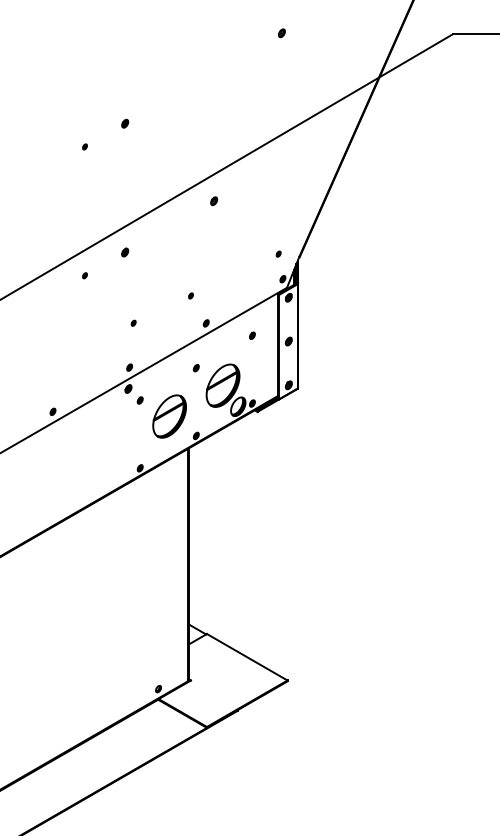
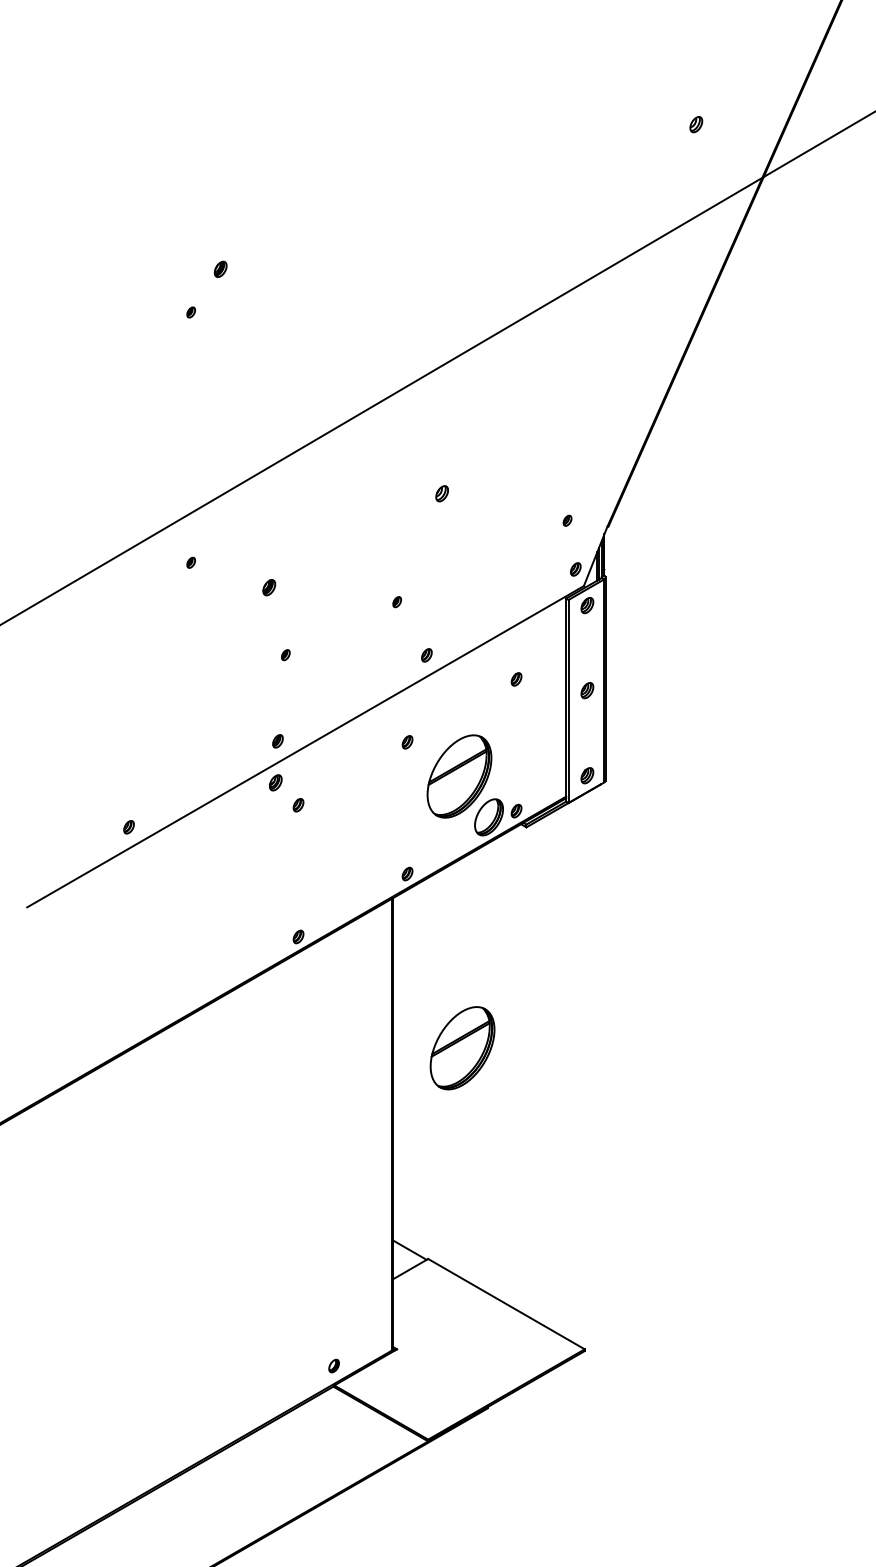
part: (281, 33) -> (695, 125), moved
part: (125, 123) -> (221, 268), moved
part: (214, 201) -> (442, 494), moved
part: (125, 252) -> (269, 587), moved
part: (169, 416) -> (462, 1048), moved

